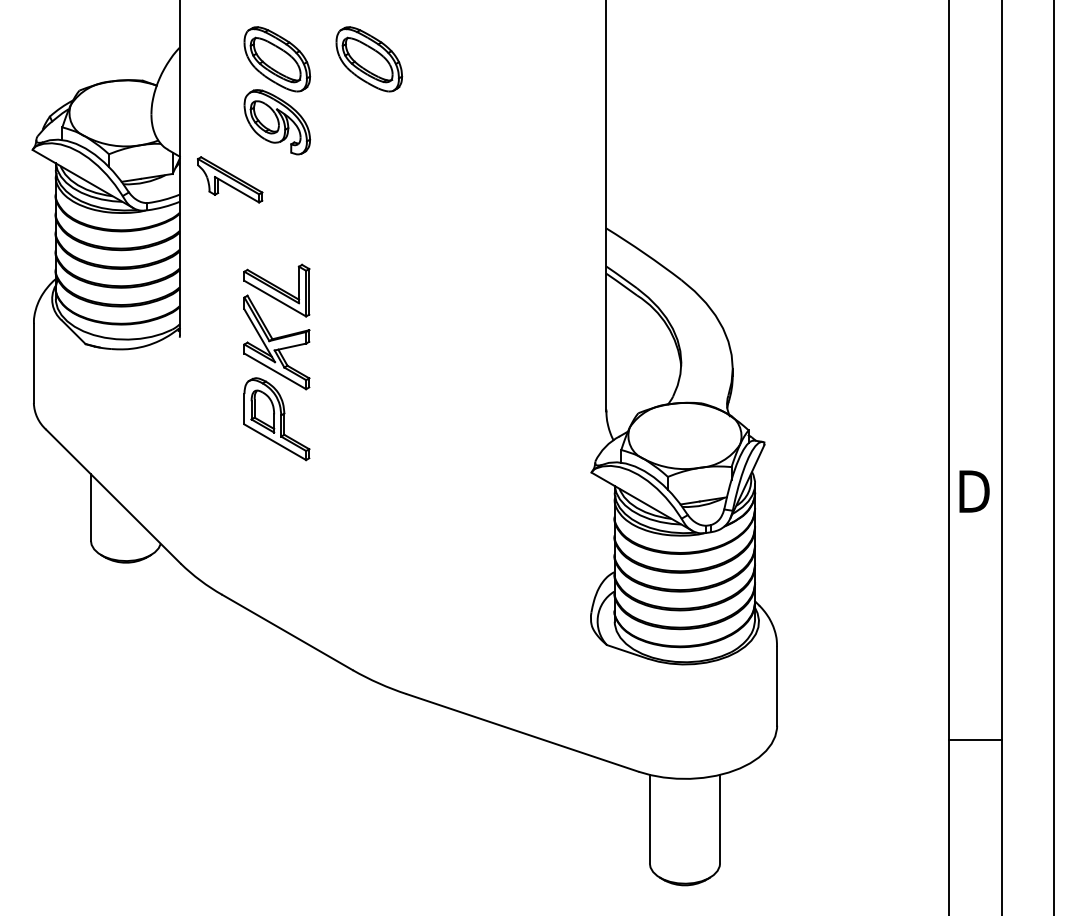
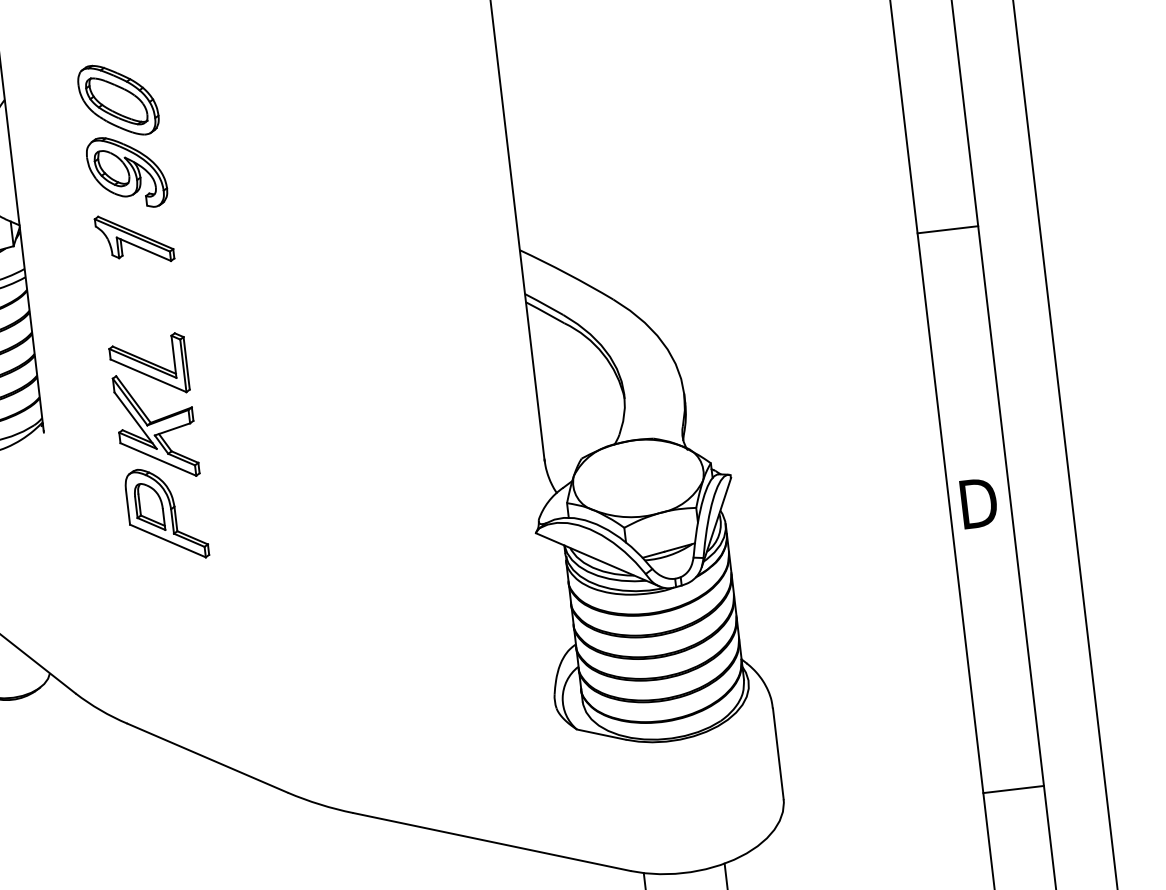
part: (369, 59) -> (224, 87), removed
part: (230, 179) -> (134, 238), moved
line: (975, 253) -> (948, 229), added

